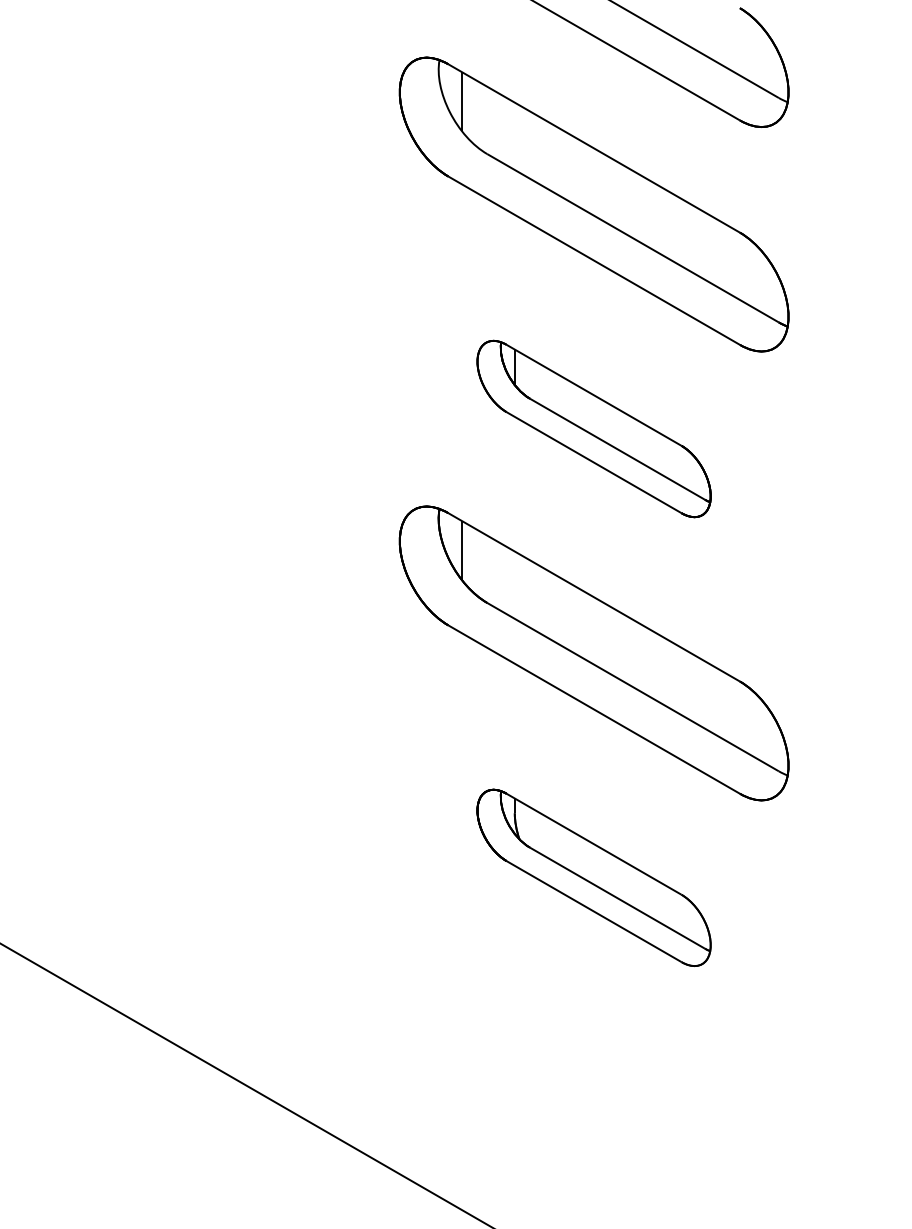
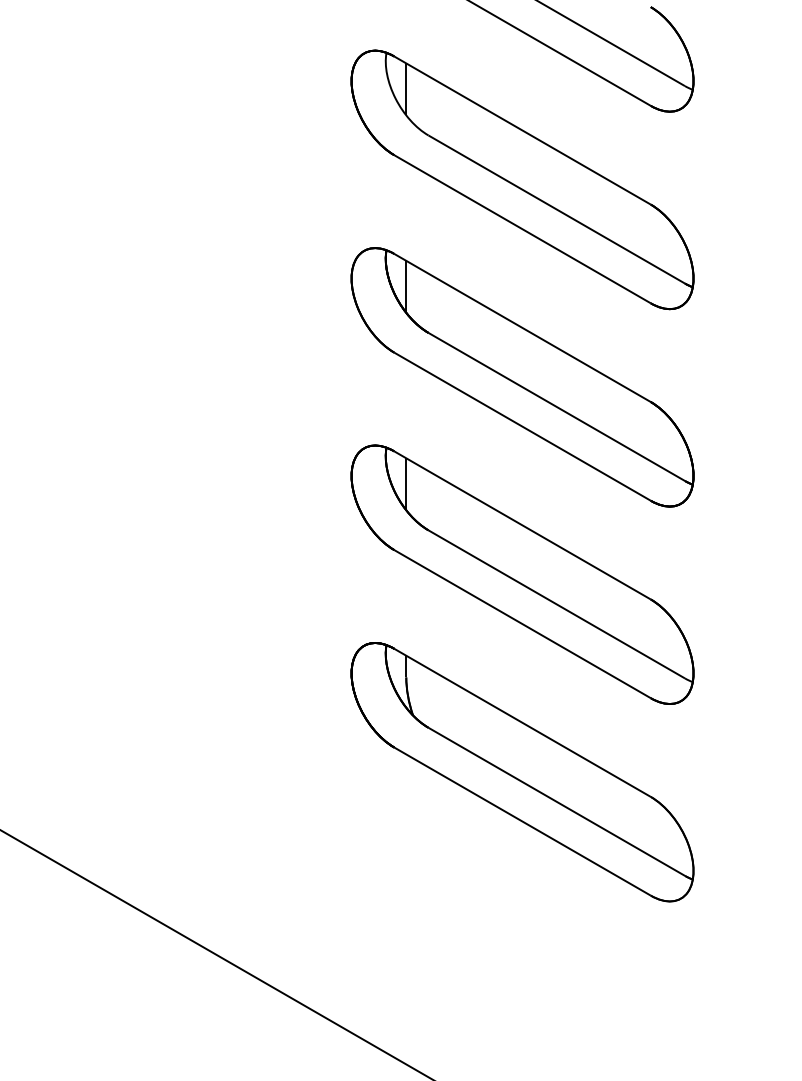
part: (593, 428) -> (521, 376), size x1.67
part: (593, 877) -> (521, 771), size x1.67

